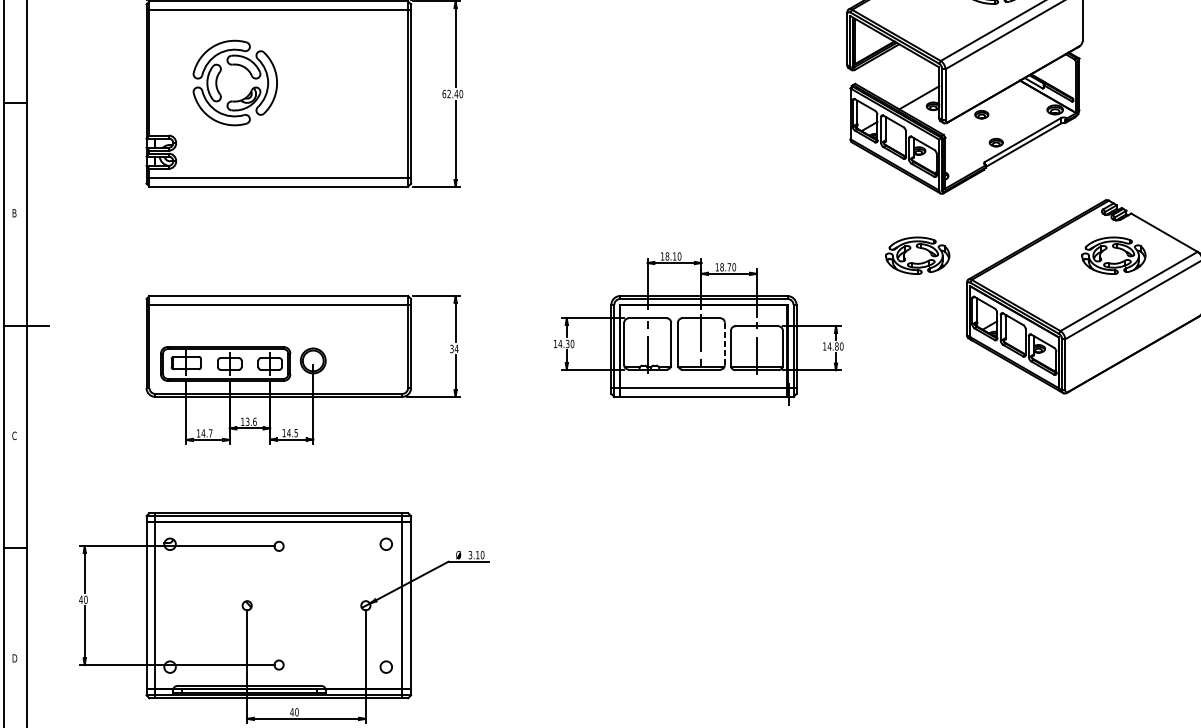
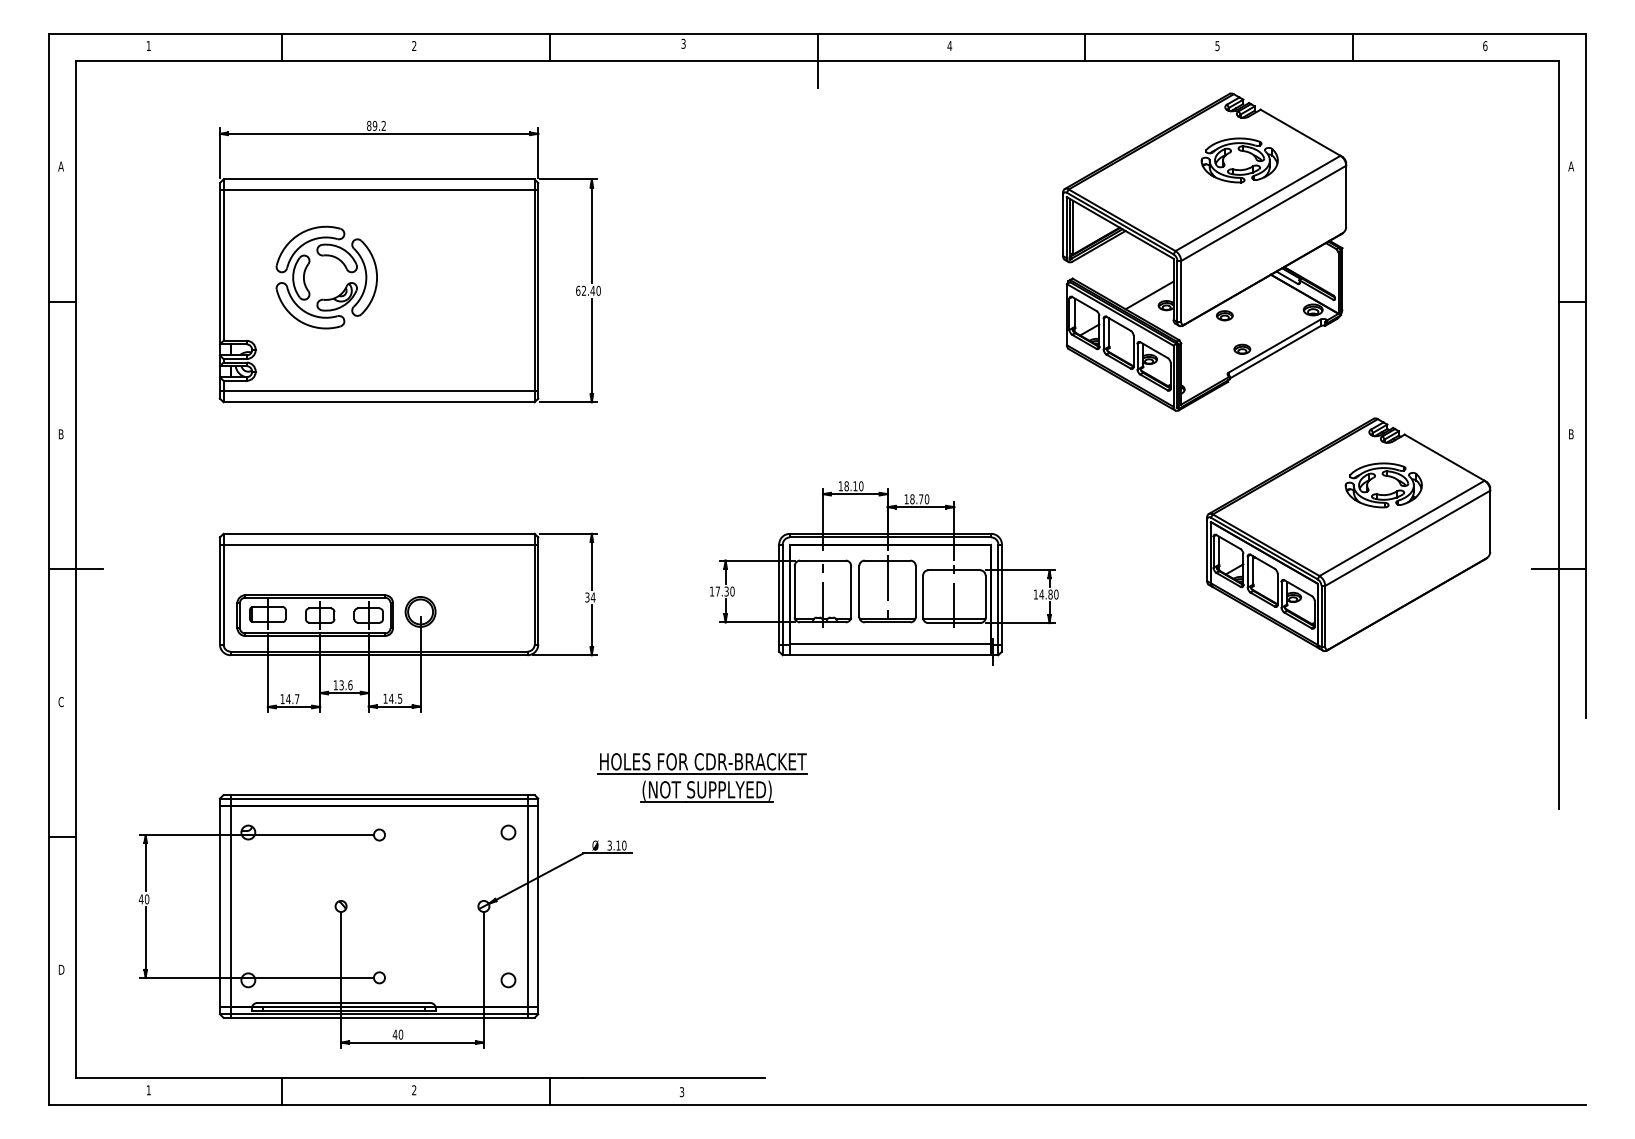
part: (914, 262) -> (1143, 493), removed
text: (560, 343) -> (717, 591), 14.30 -> 17.30
line: (724, 343) -> (915, 591), dashed -> solid
part: (547, 498) -> (702, 777), added

